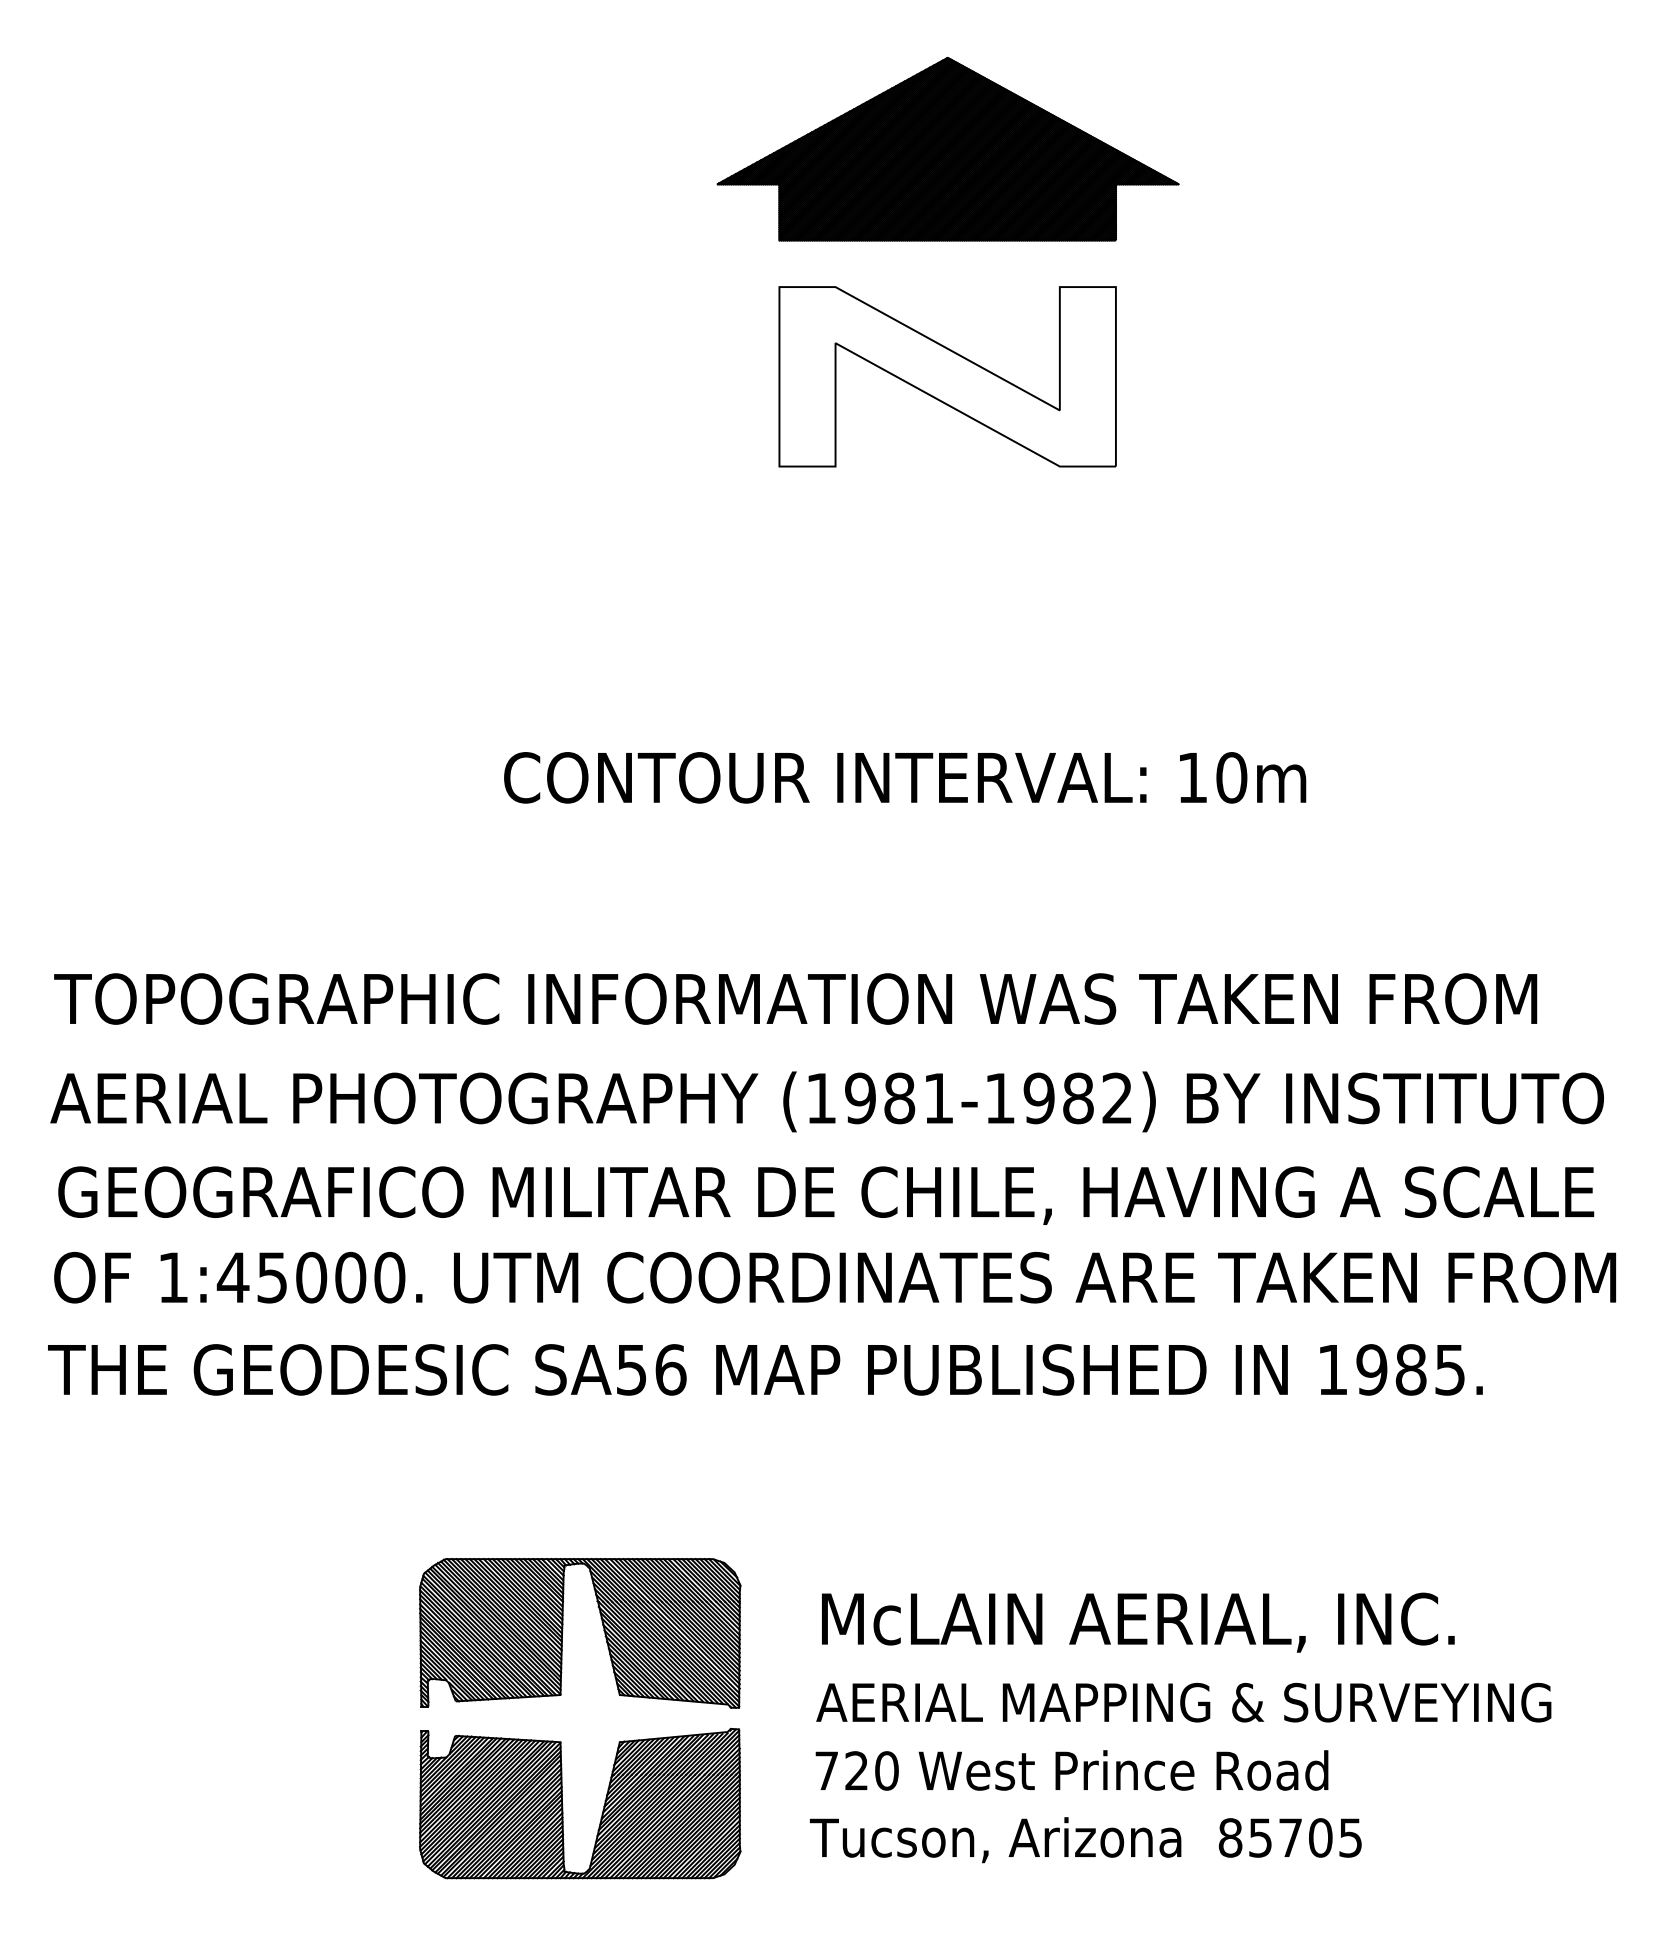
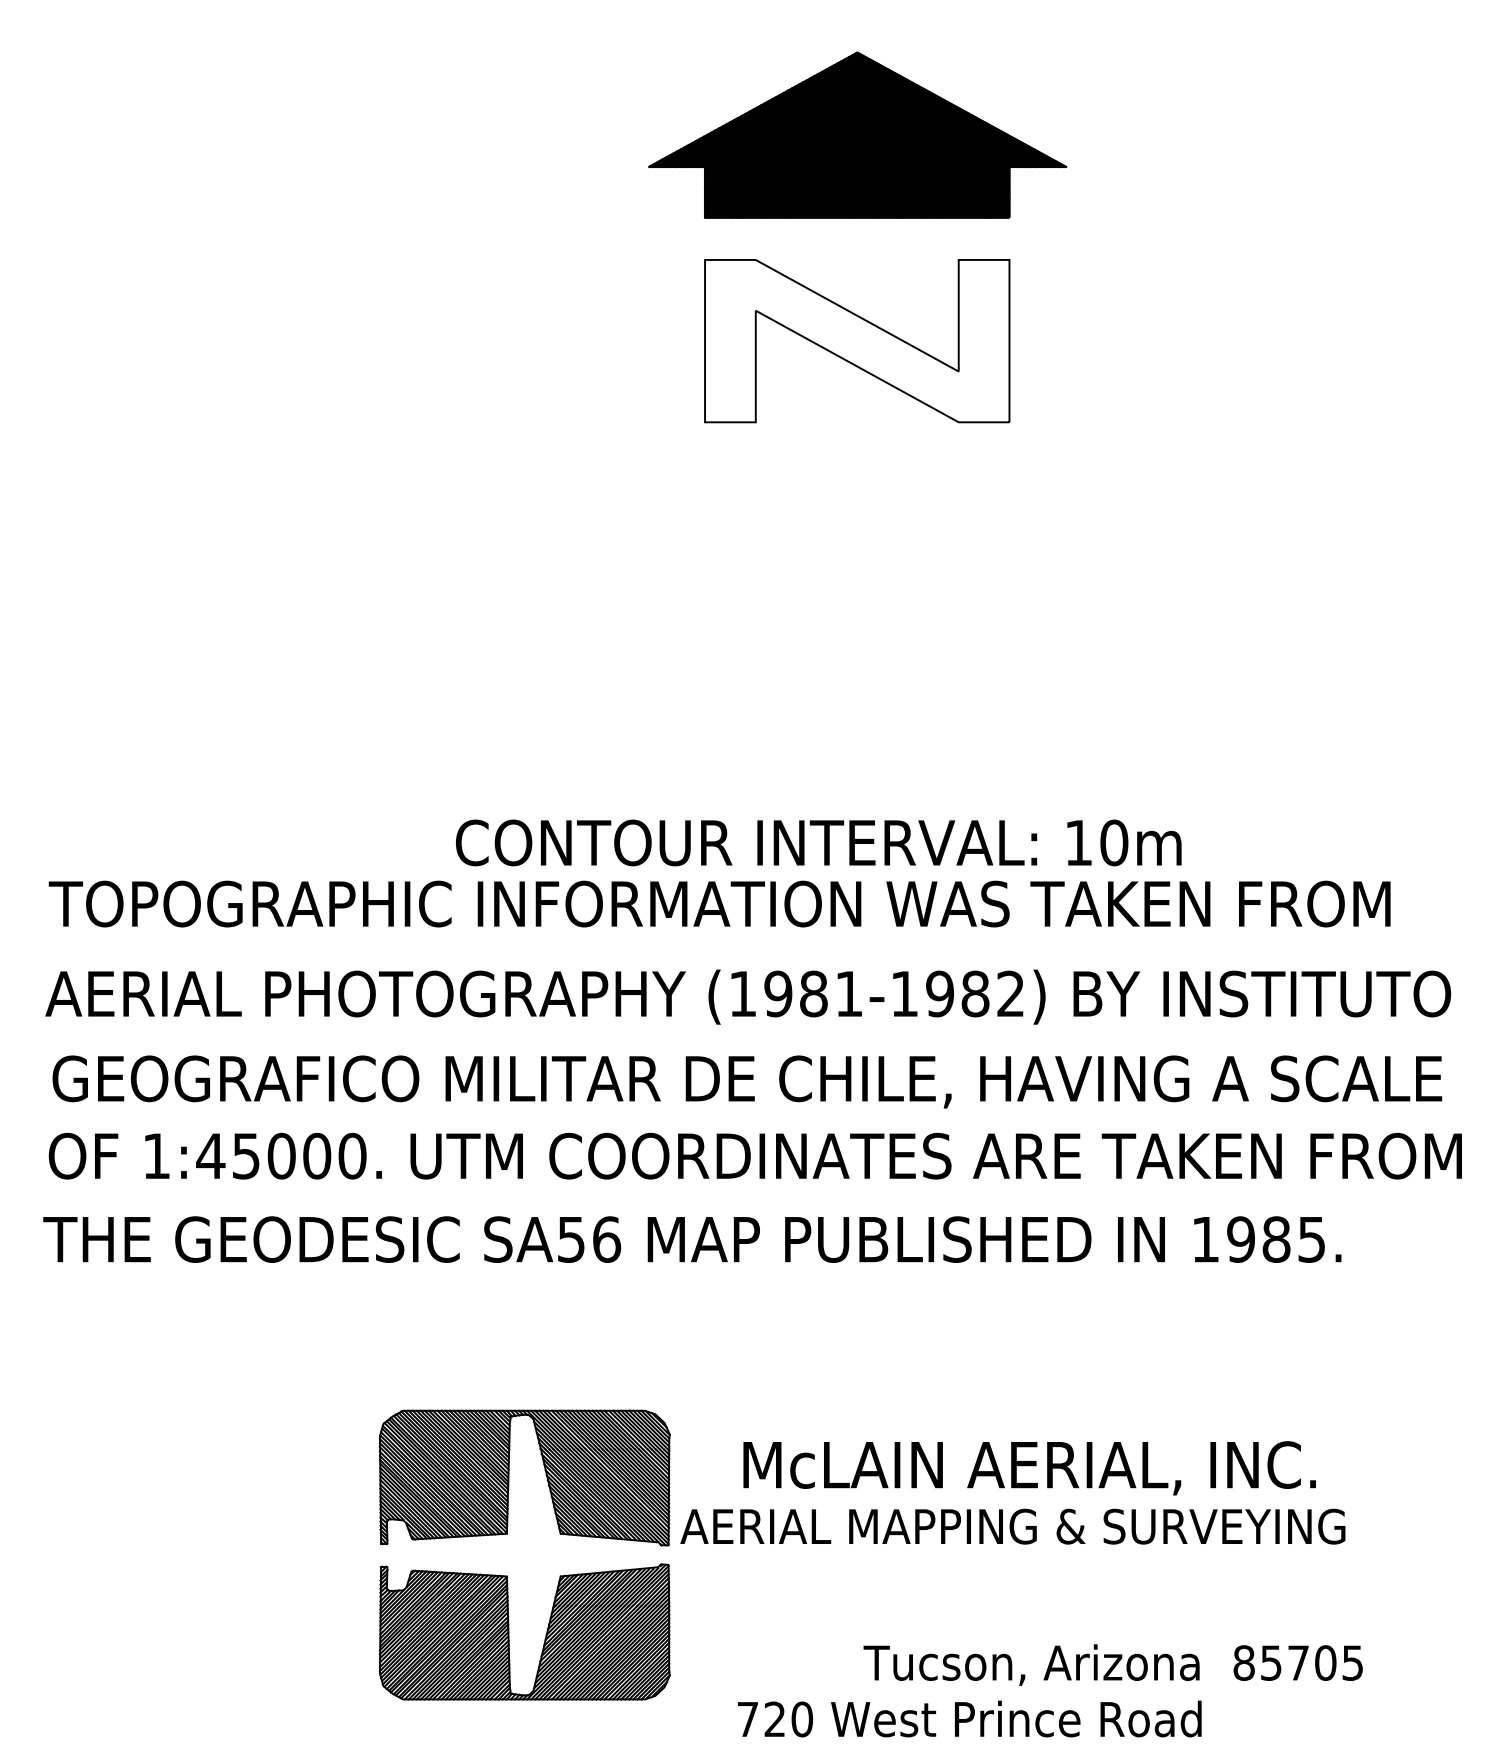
text: (904, 777) -> (818, 842), moved
text: (1183, 1702) -> (1012, 1526), moved
text: (1071, 1769) -> (969, 1718), moved
text: (1085, 1839) -> (1112, 1664), moved

